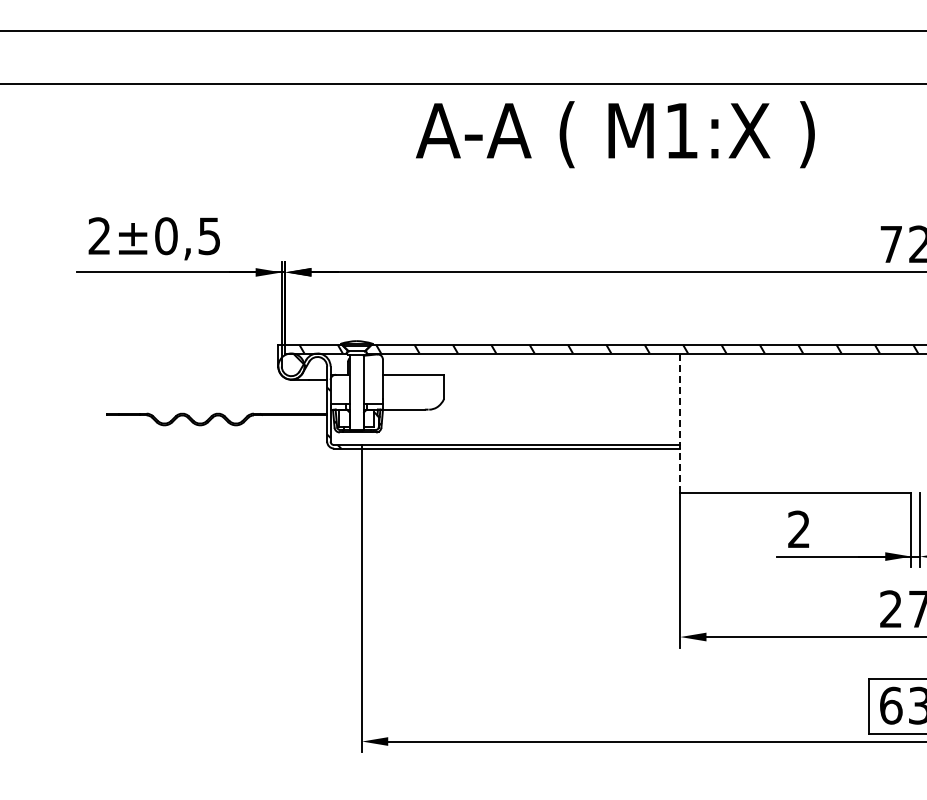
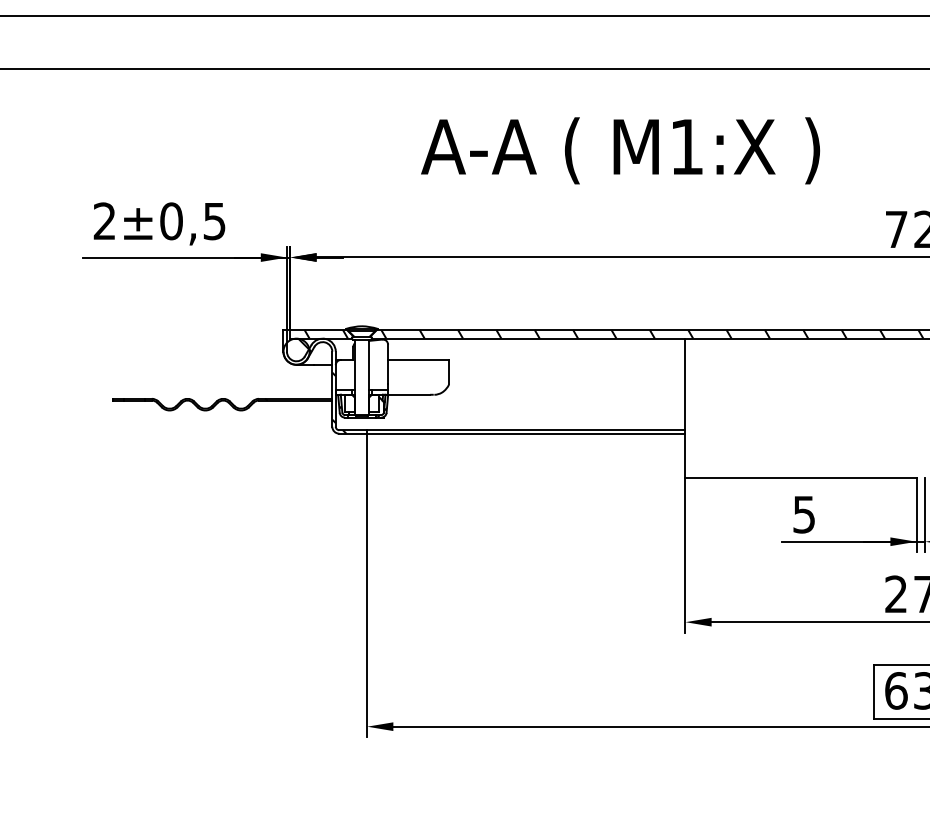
text: (615, 134) -> (620, 150), moved
line: (680, 423) -> (685, 408), dashed -> solid
text: (798, 529) -> (803, 514), 2 -> 5

